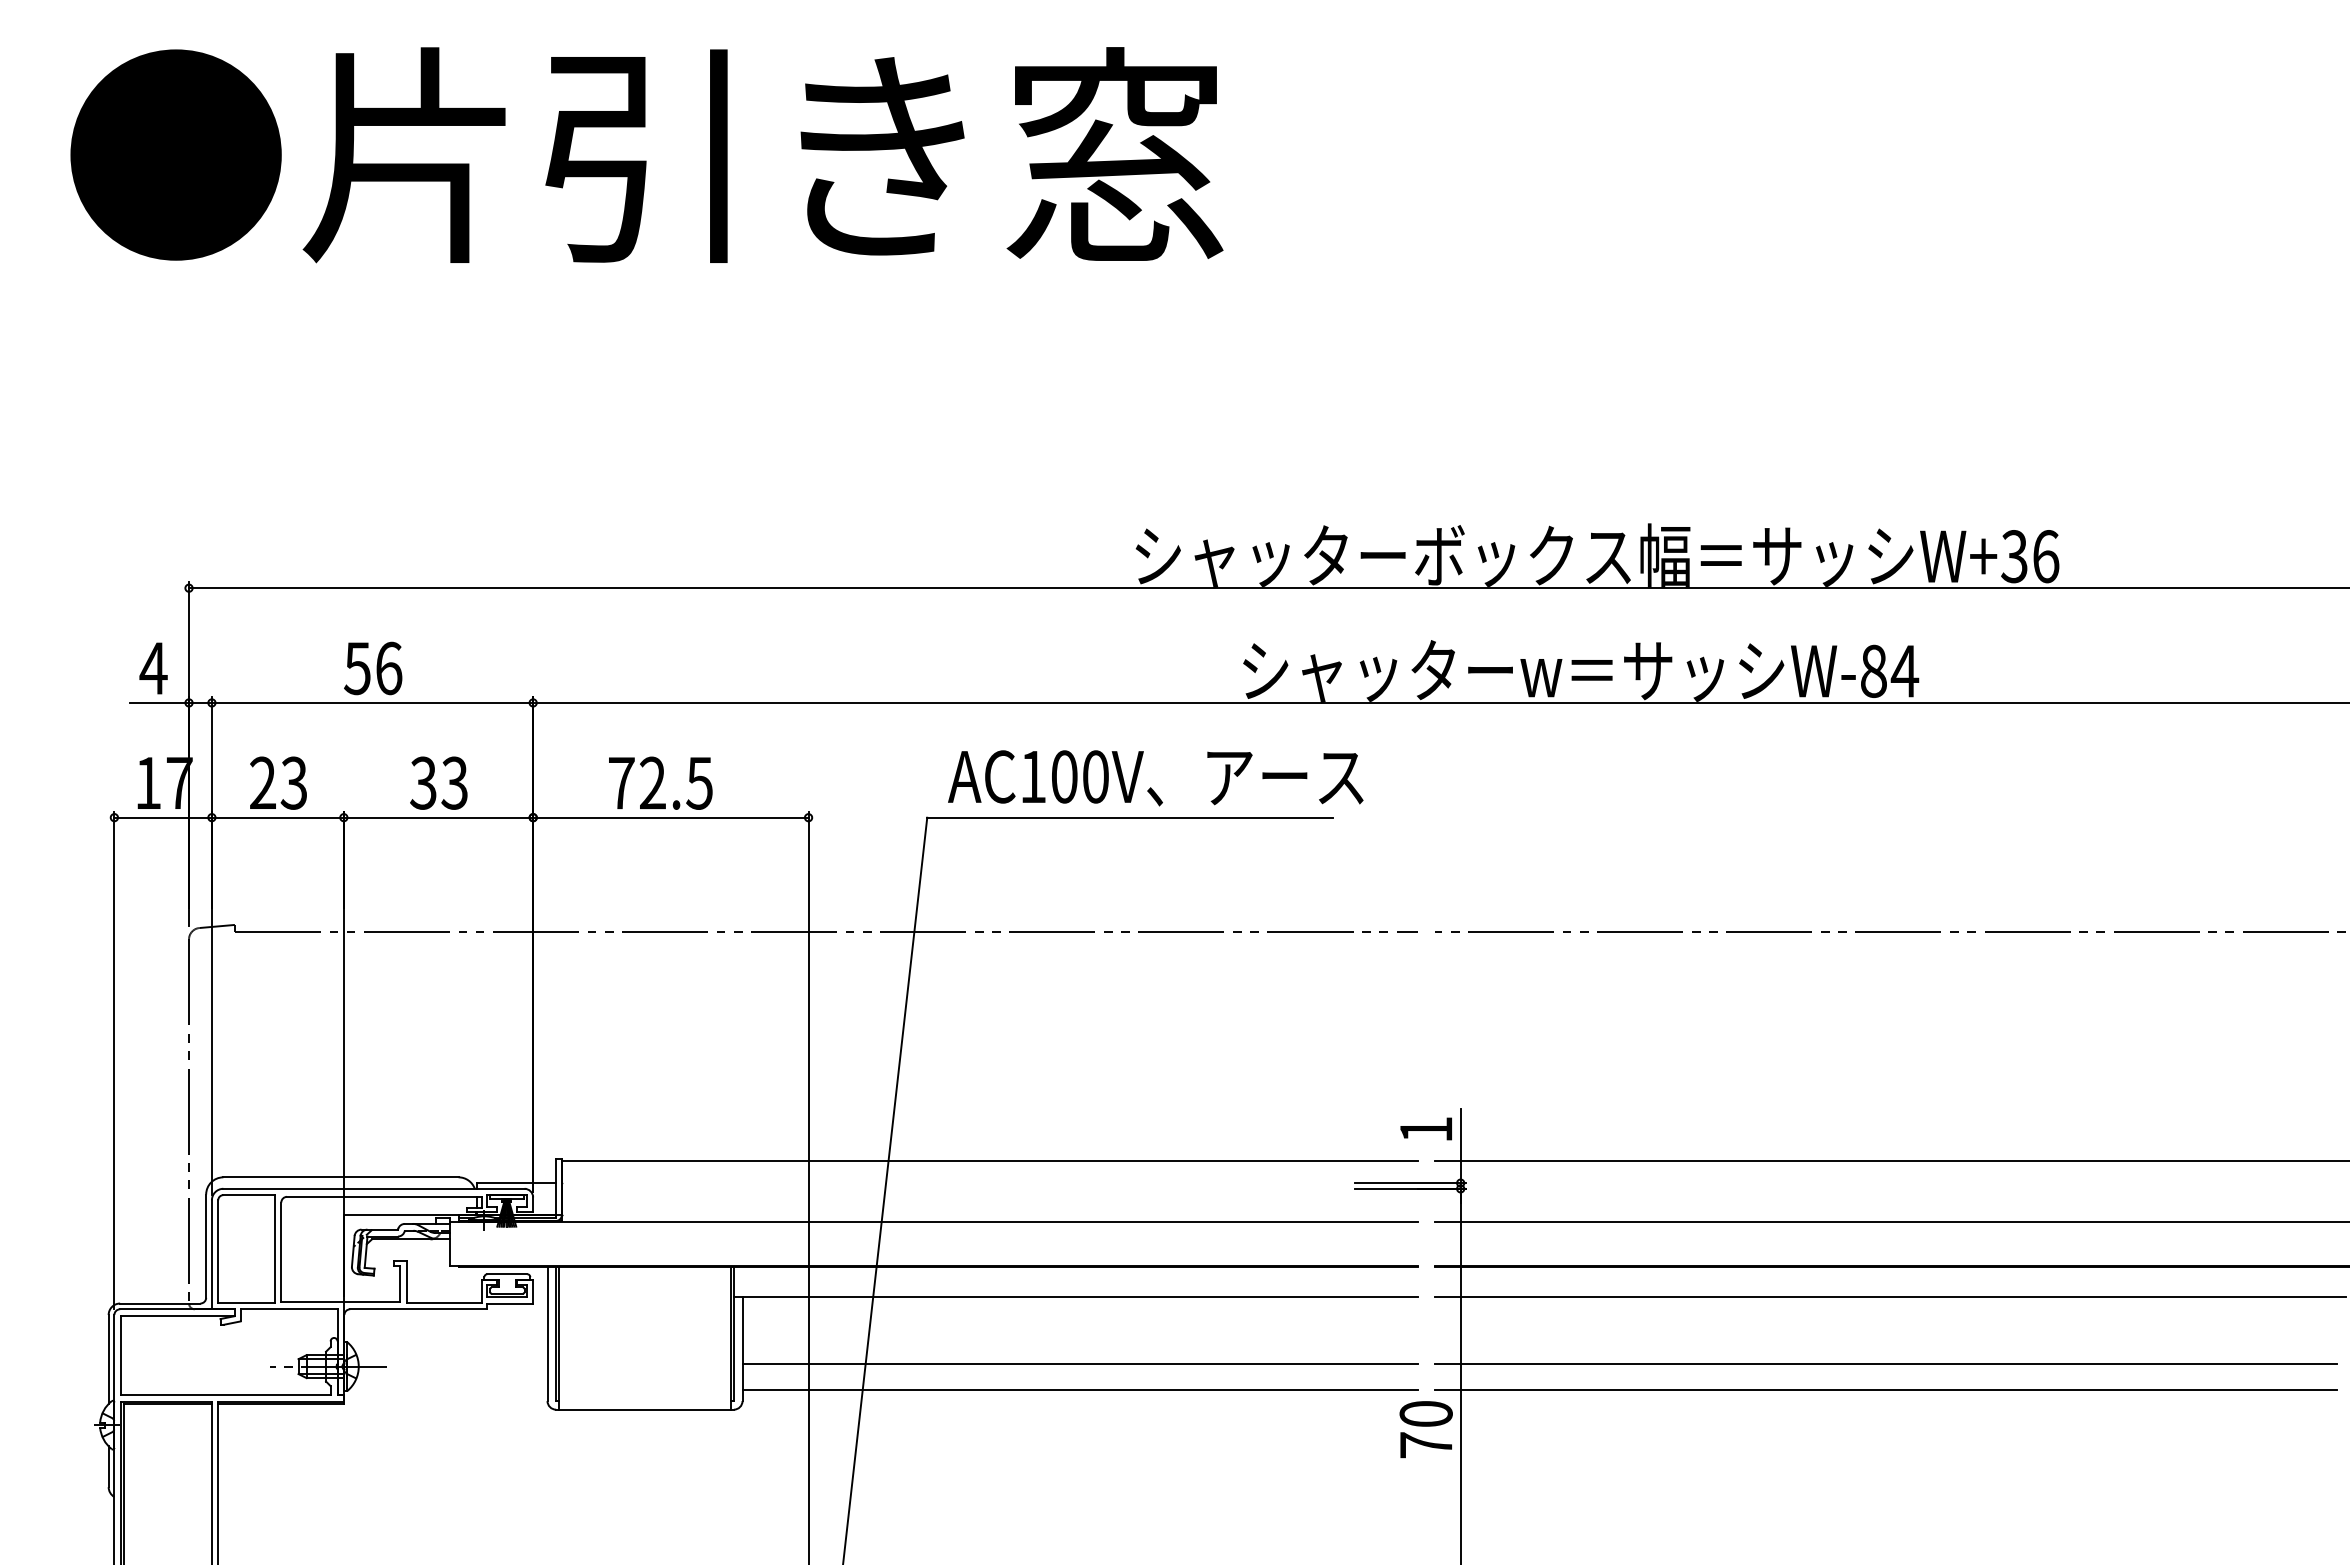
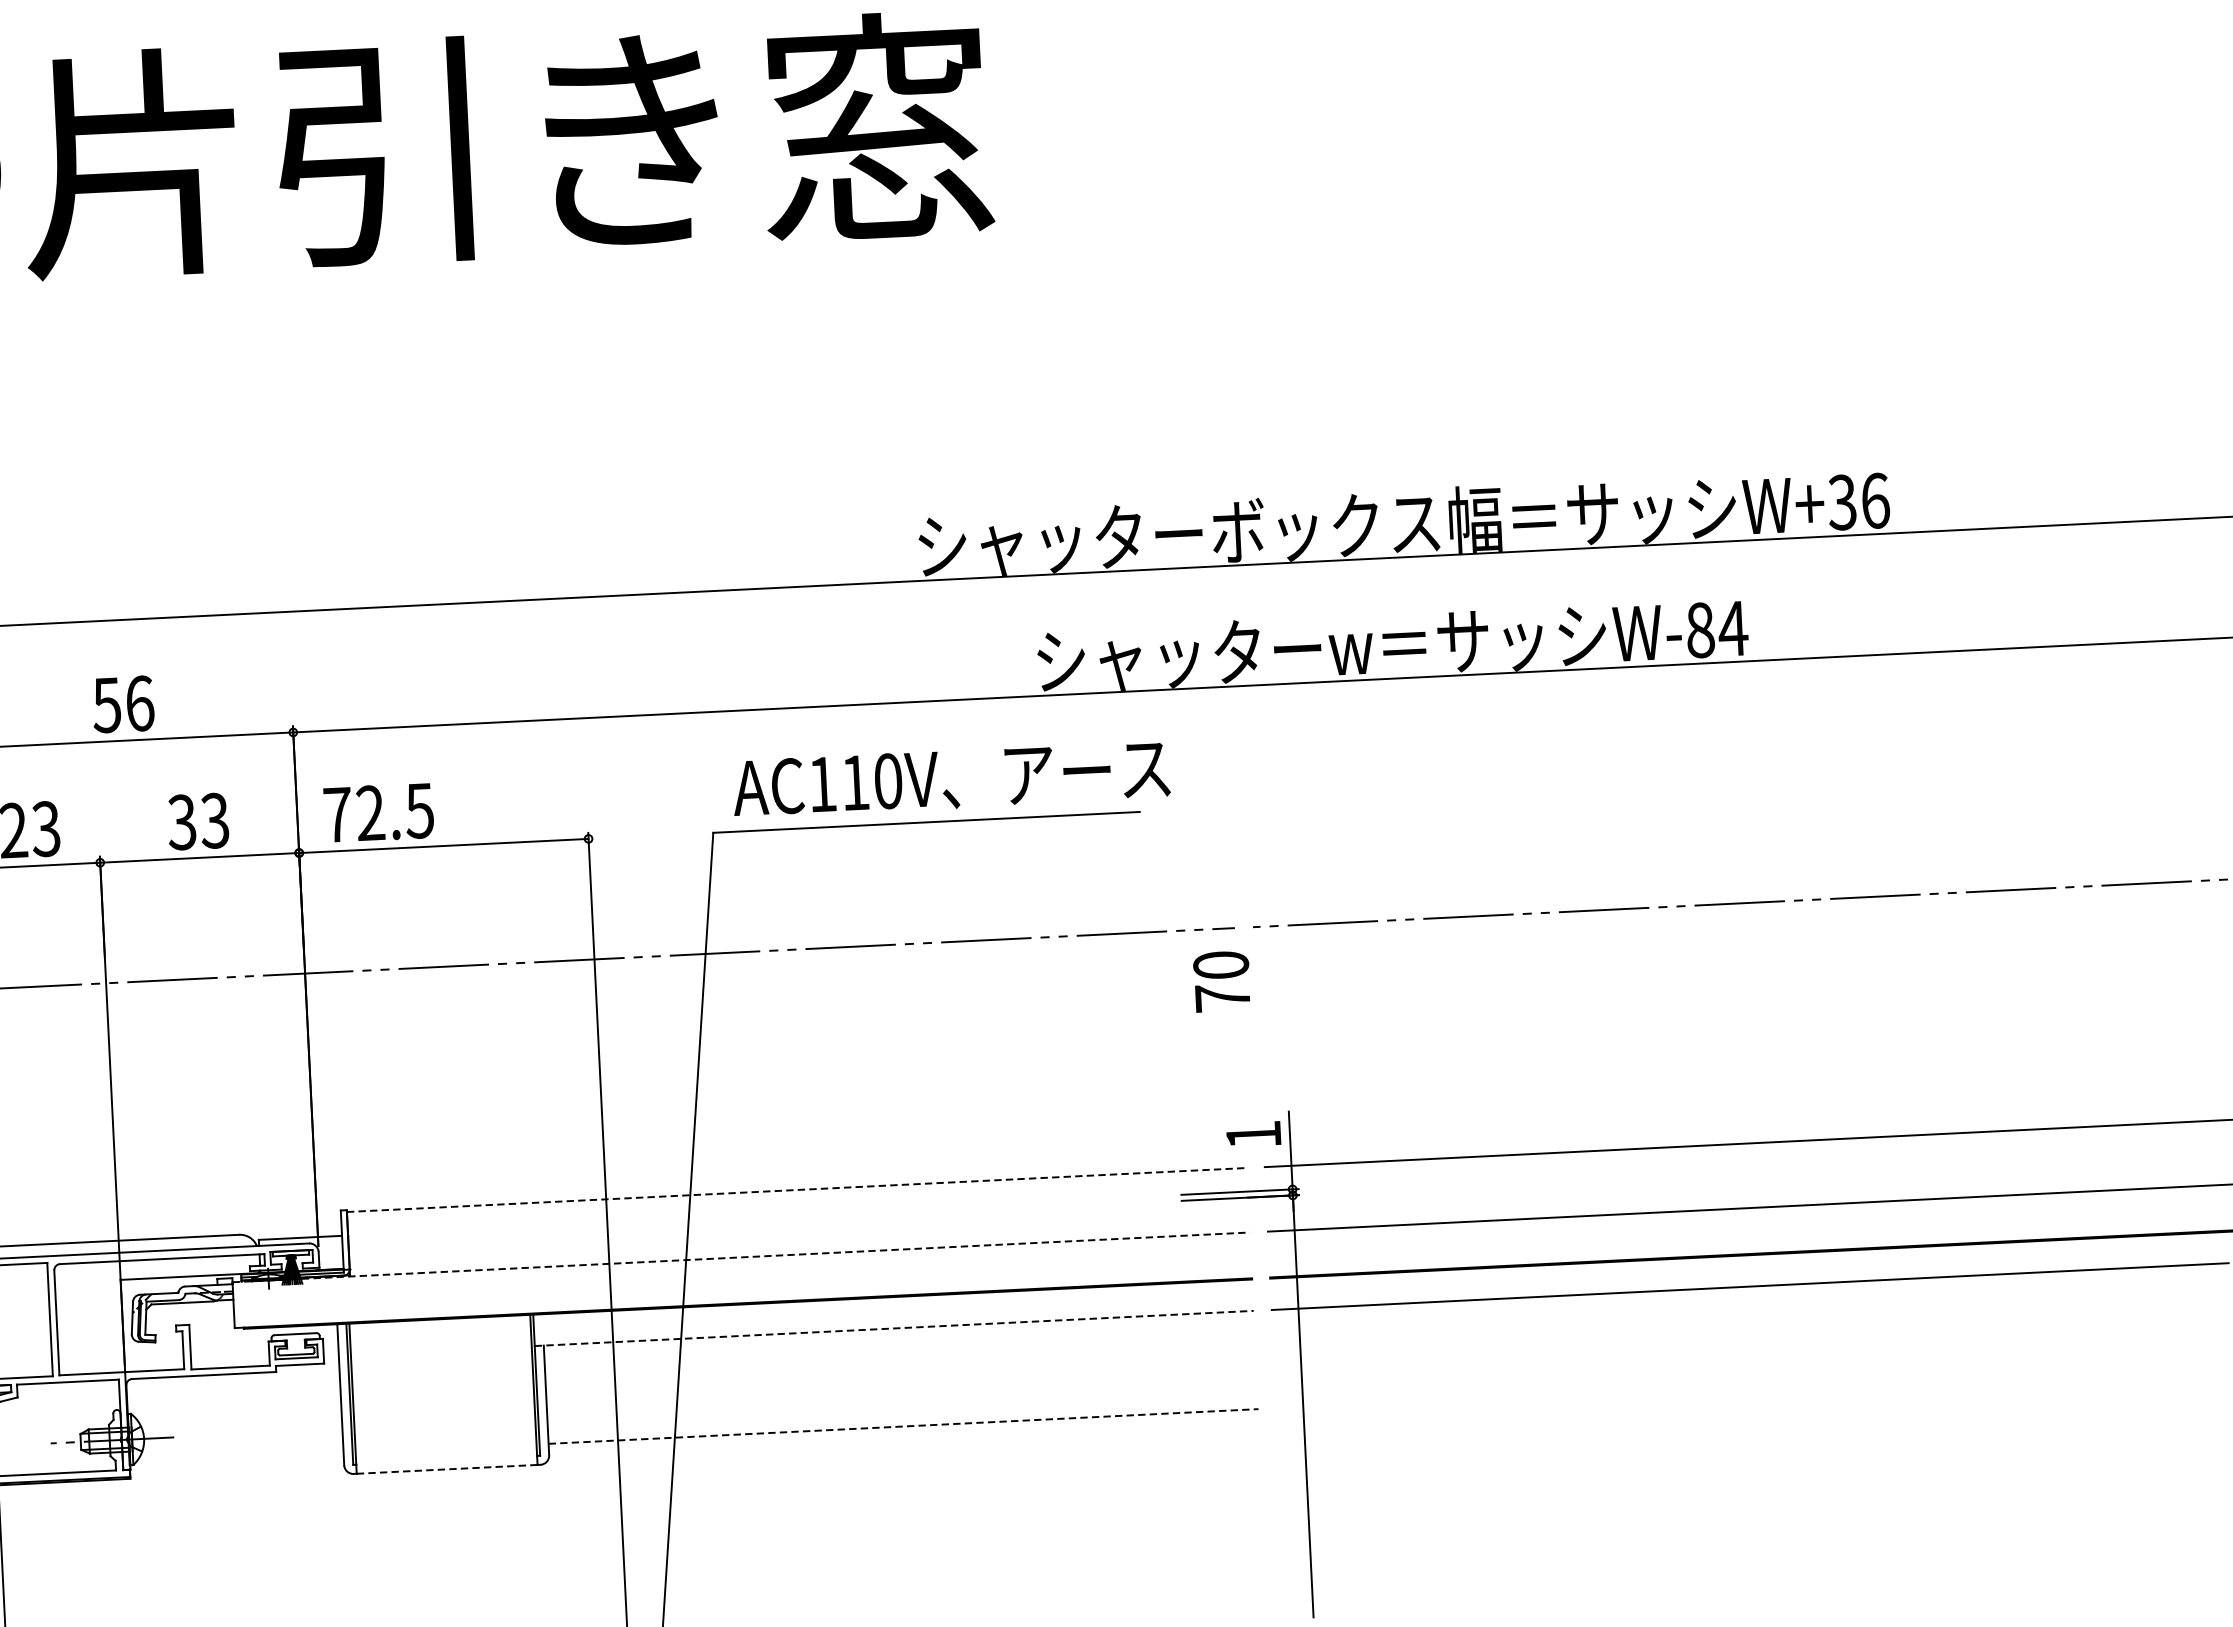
text: (1064, 776) -> (855, 782), AC100V -> AC110V
text: (660, 782) -> (378, 812), moved
line: (990, 1160) -> (797, 1189), solid -> dashed
line: (934, 1222) -> (741, 1257), solid -> dashed
line: (1076, 1296) -> (894, 1328), solid -> dashed
line: (1080, 1364) -> (902, 1399), removed
line: (1886, 1364) -> (1749, 1358), removed
line: (1080, 1390) -> (903, 1426), solid -> dashed
line: (1886, 1390) -> (1750, 1385), removed
line: (644, 1409) -> (446, 1469), solid -> dashed
text: (1425, 1429) -> (1221, 981), moved

